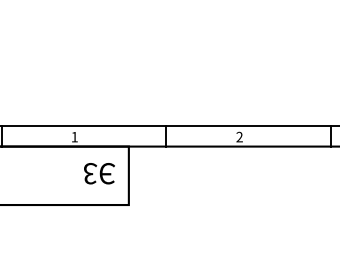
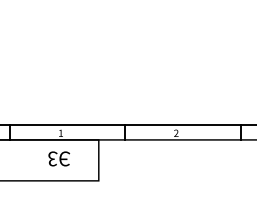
text: (98, 173) -> (58, 158), moved

